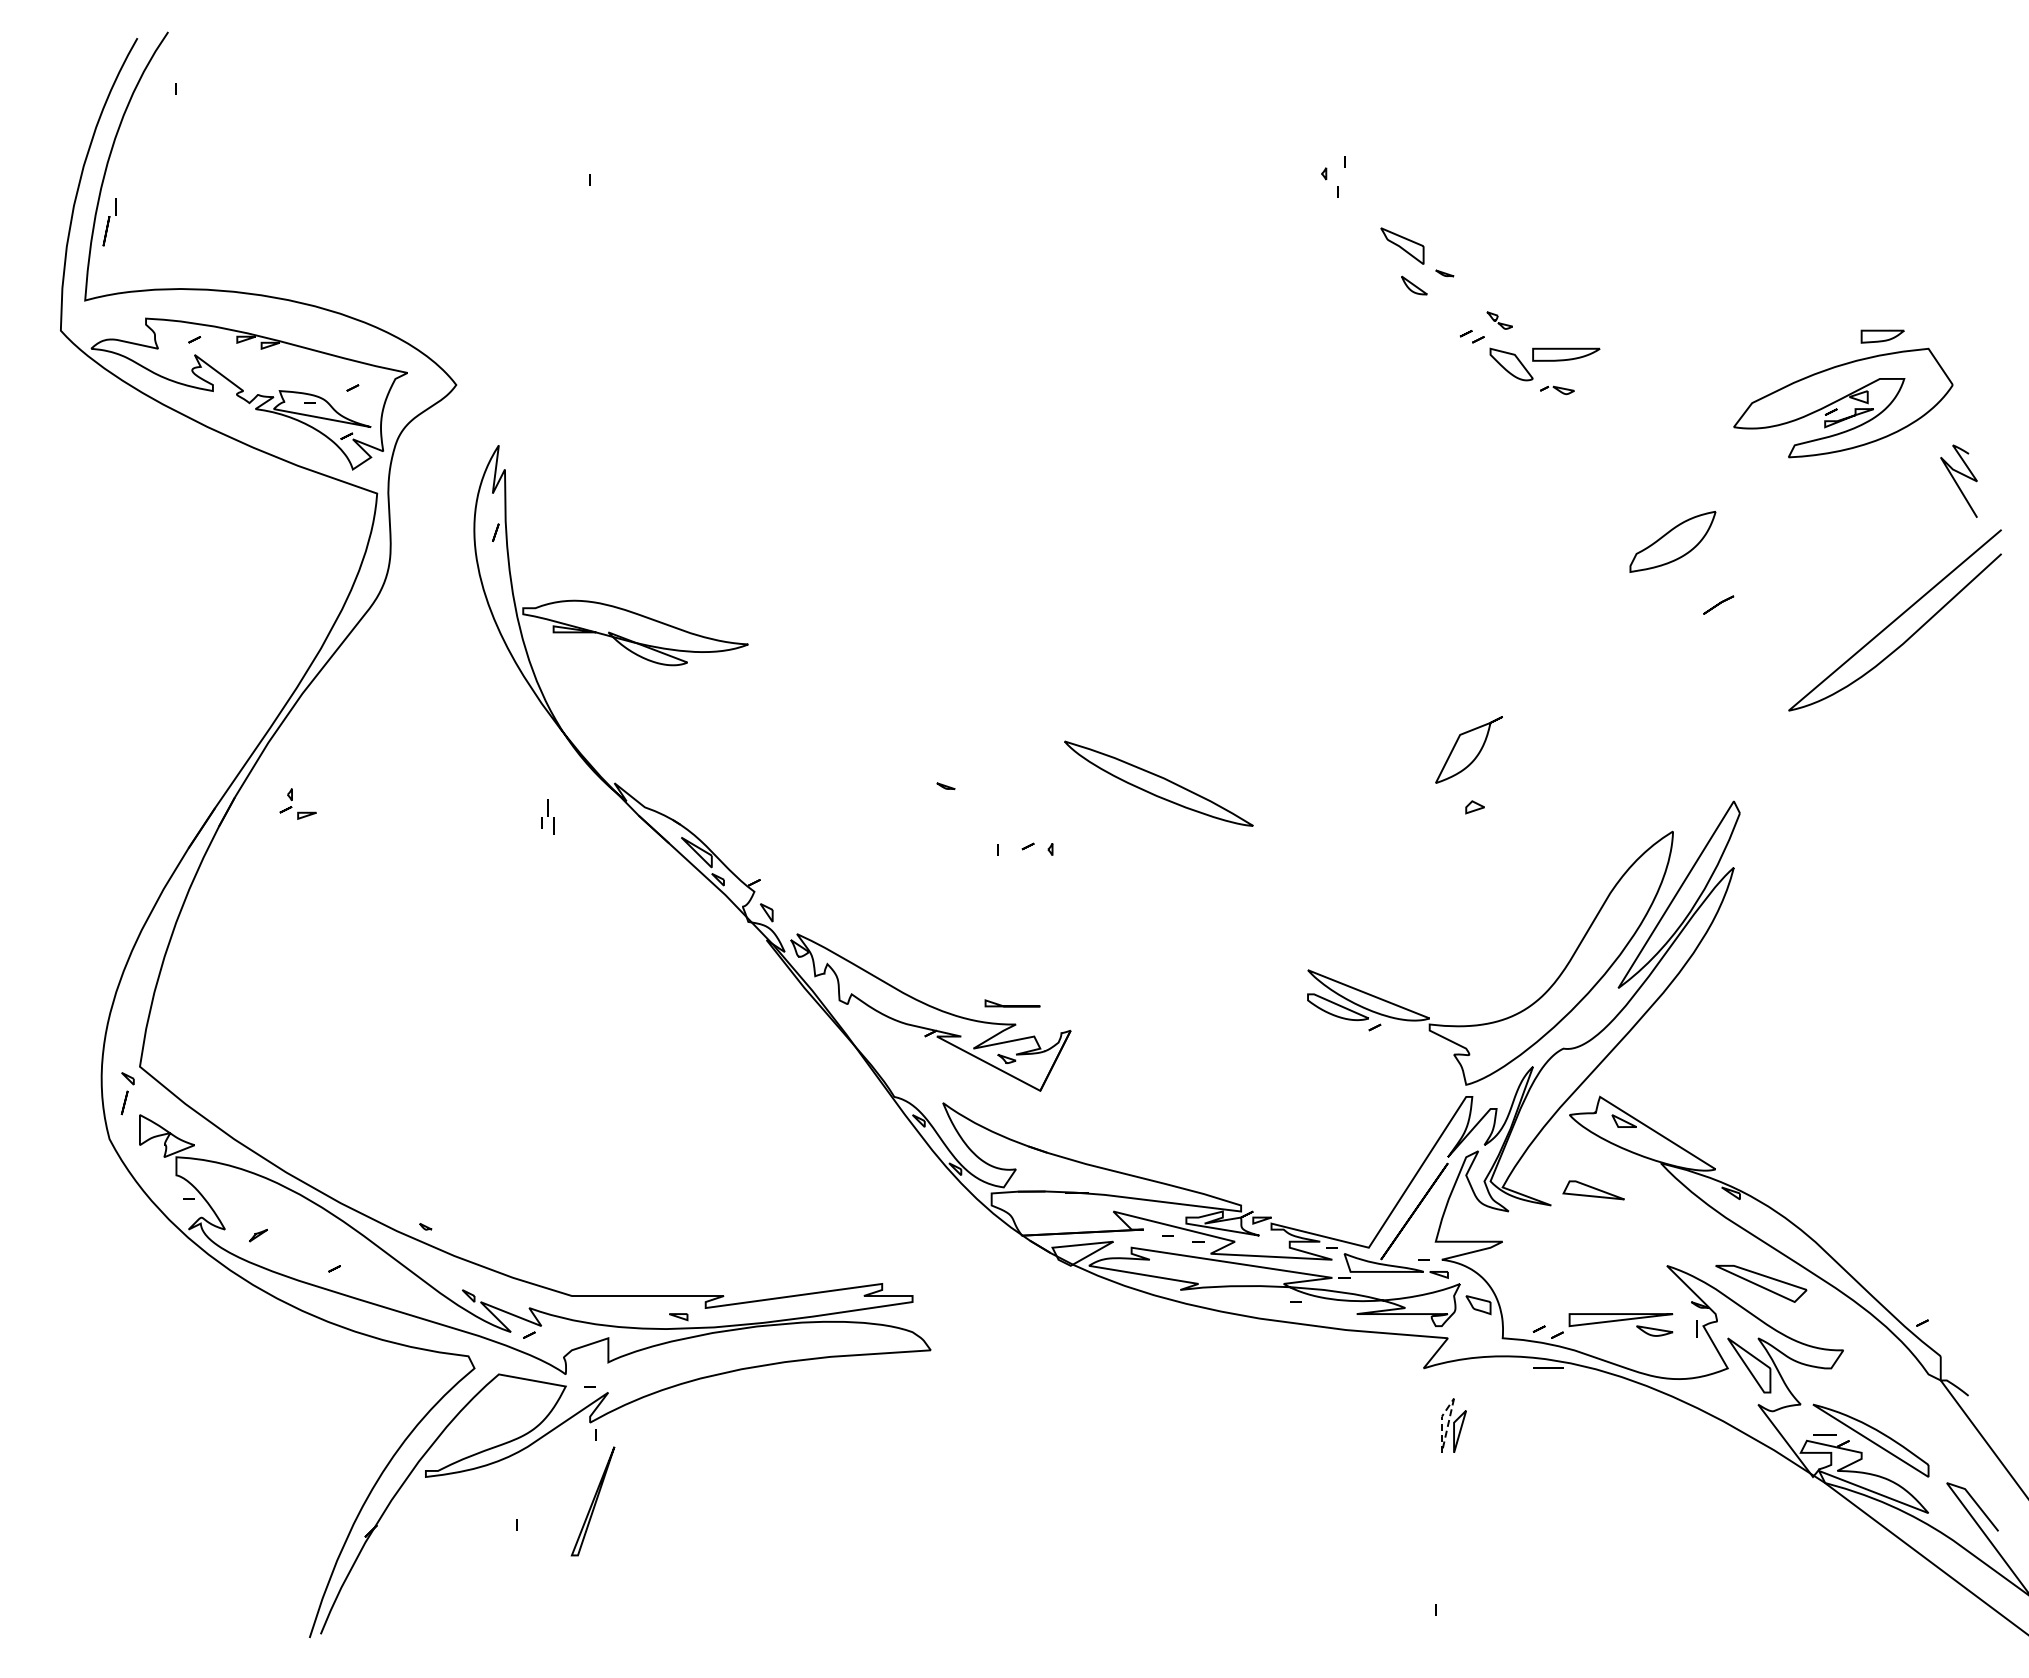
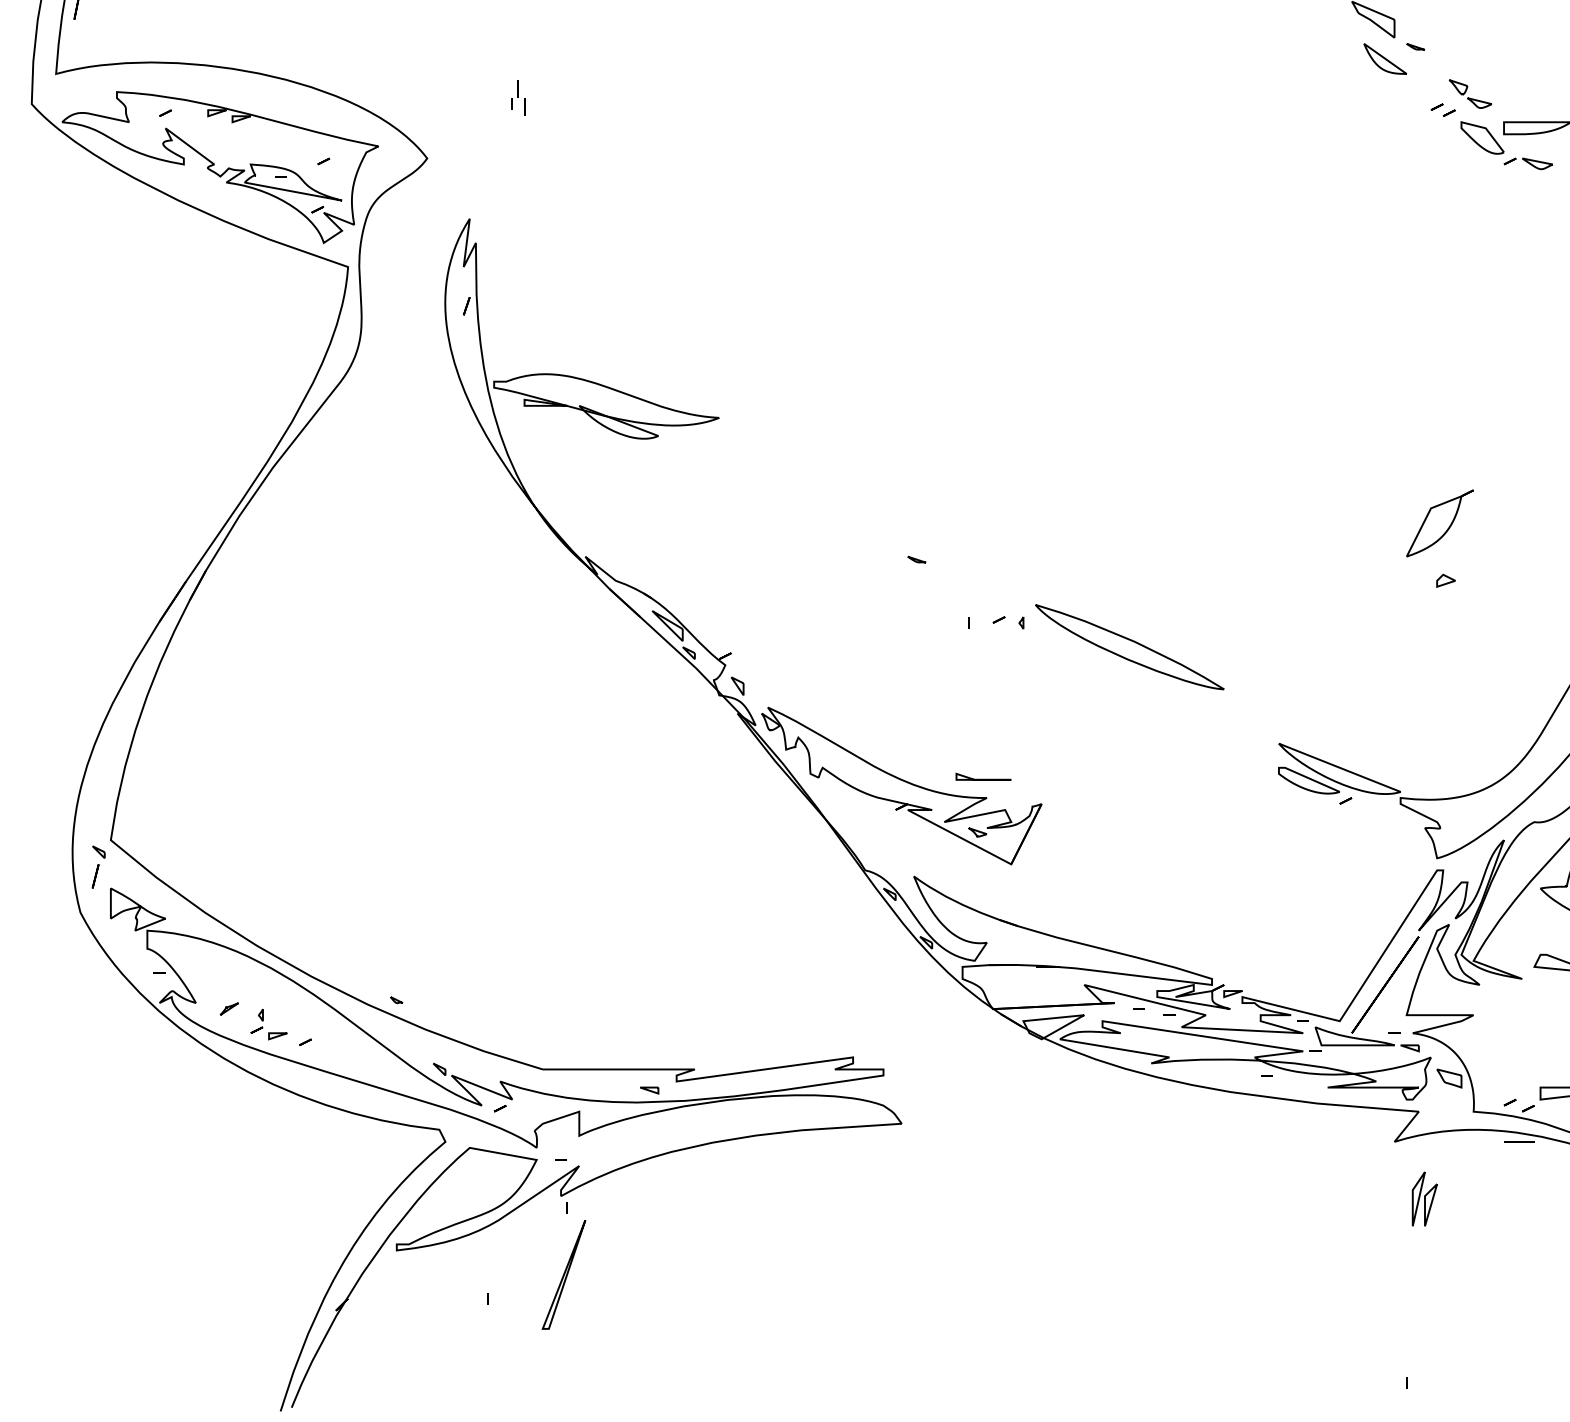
part: (1414, 285) -> (1385, 58), size x1.67
part: (1499, 320) -> (1470, 93), size x1.67
part: (1556, 390) -> (1527, 163), size x1.43
part: (1158, 783) -> (1129, 646), moved
part: (297, 803) -> (268, 1023), moved
part: (547, 816) -> (518, 97), moved
line: (1441, 1450) -> (1412, 1223), dashed -> solid

